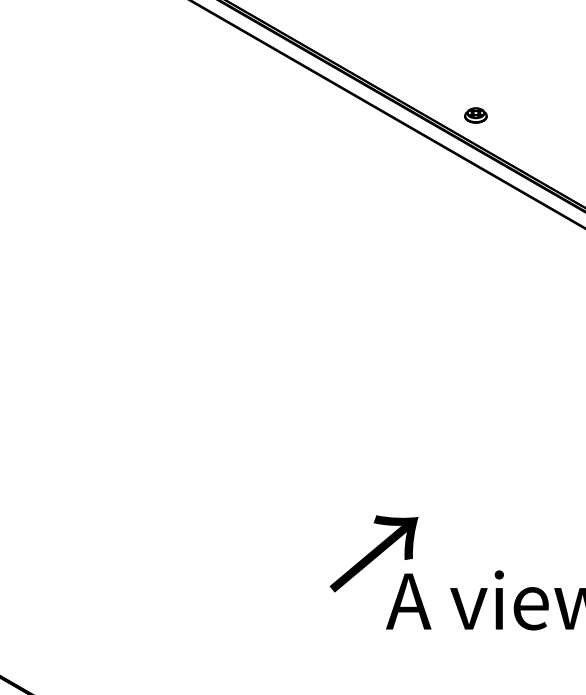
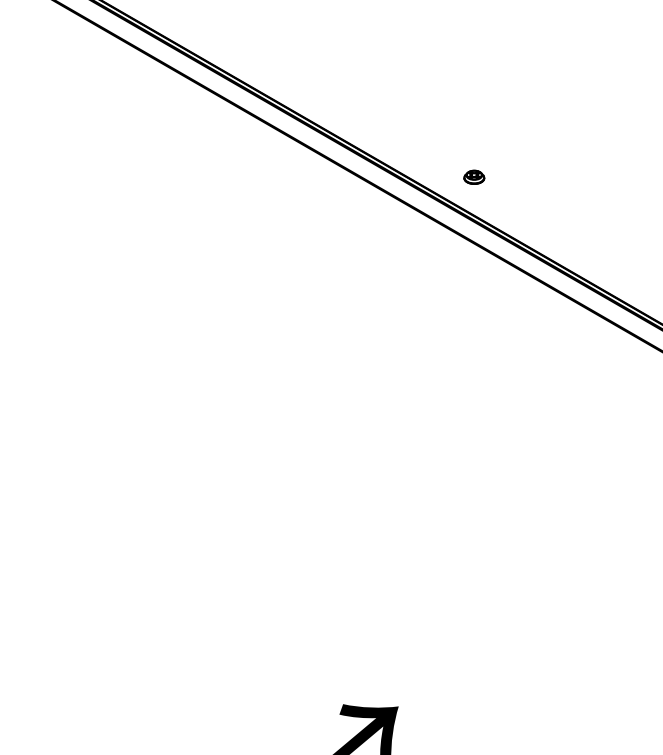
part: (475, 115) -> (473, 177), size x0.7

